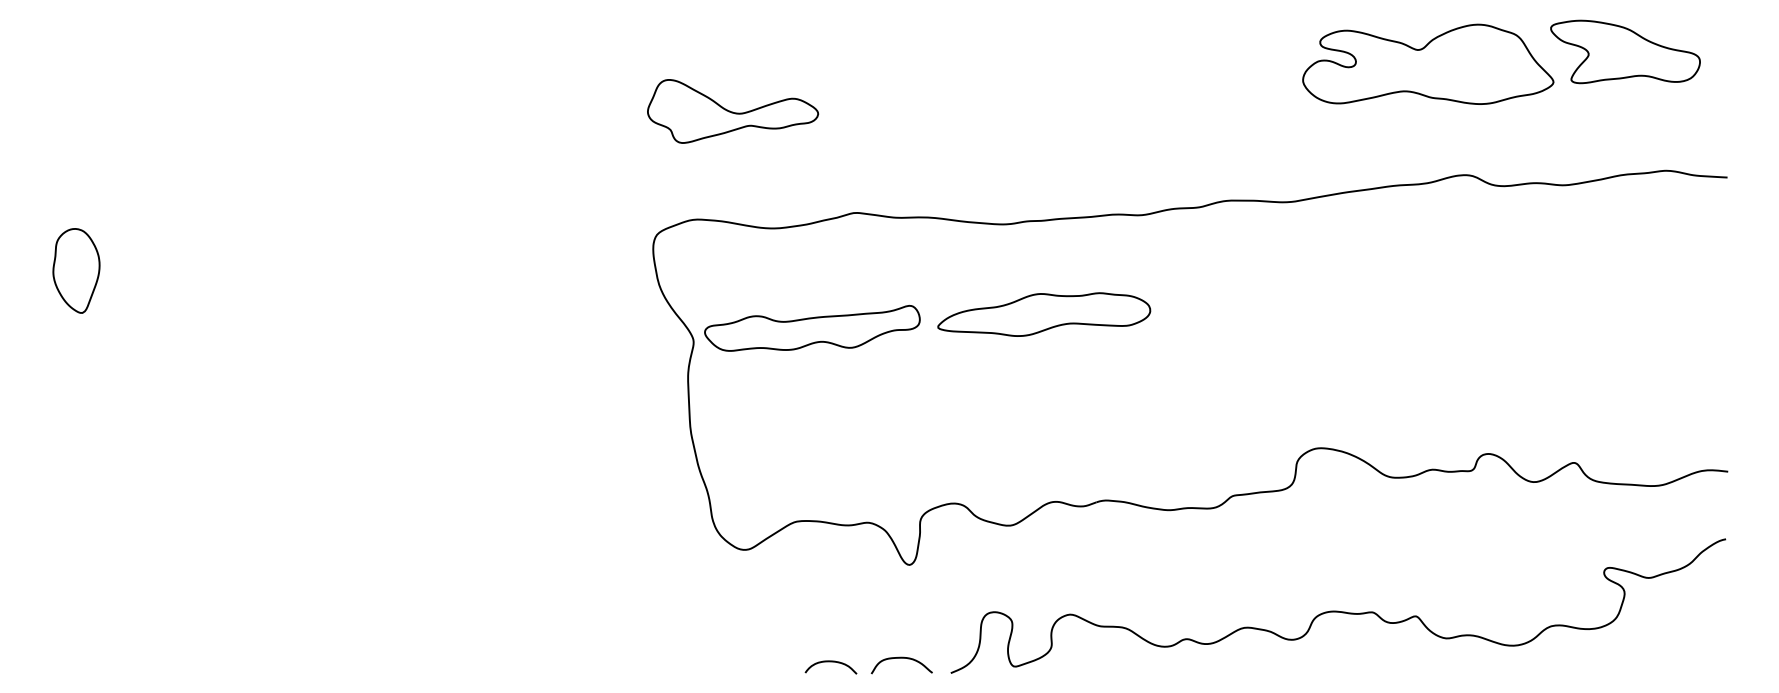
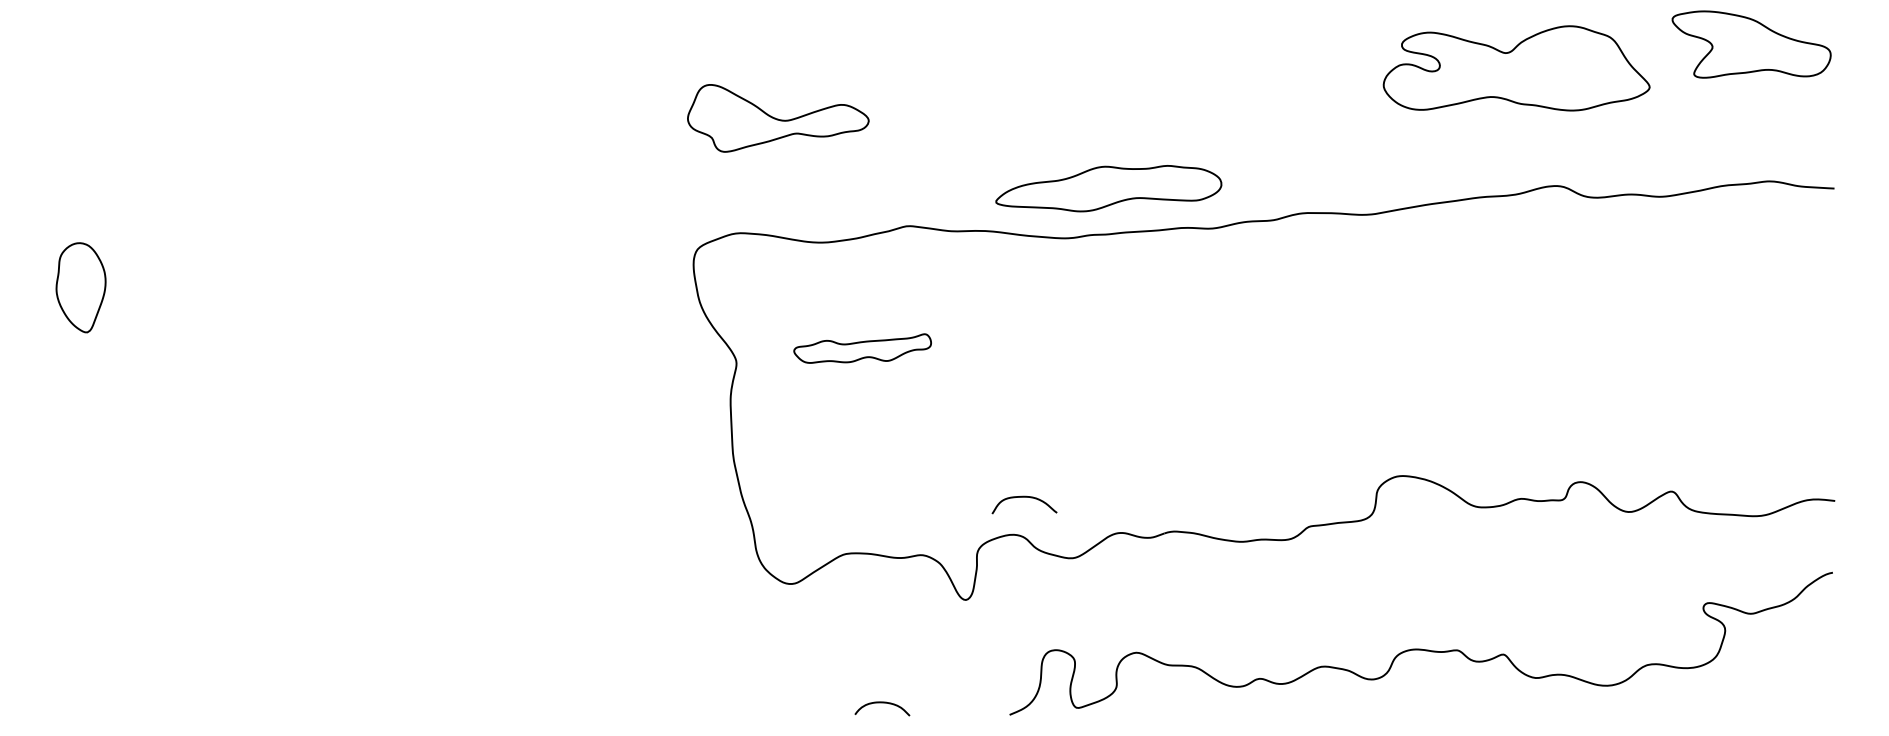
part: (1625, 51) -> (1751, 44), moved
part: (1044, 314) -> (1109, 188), moved
part: (812, 327) -> (862, 347), size x0.6
curve: (901, 658) -> (1024, 497), moved

